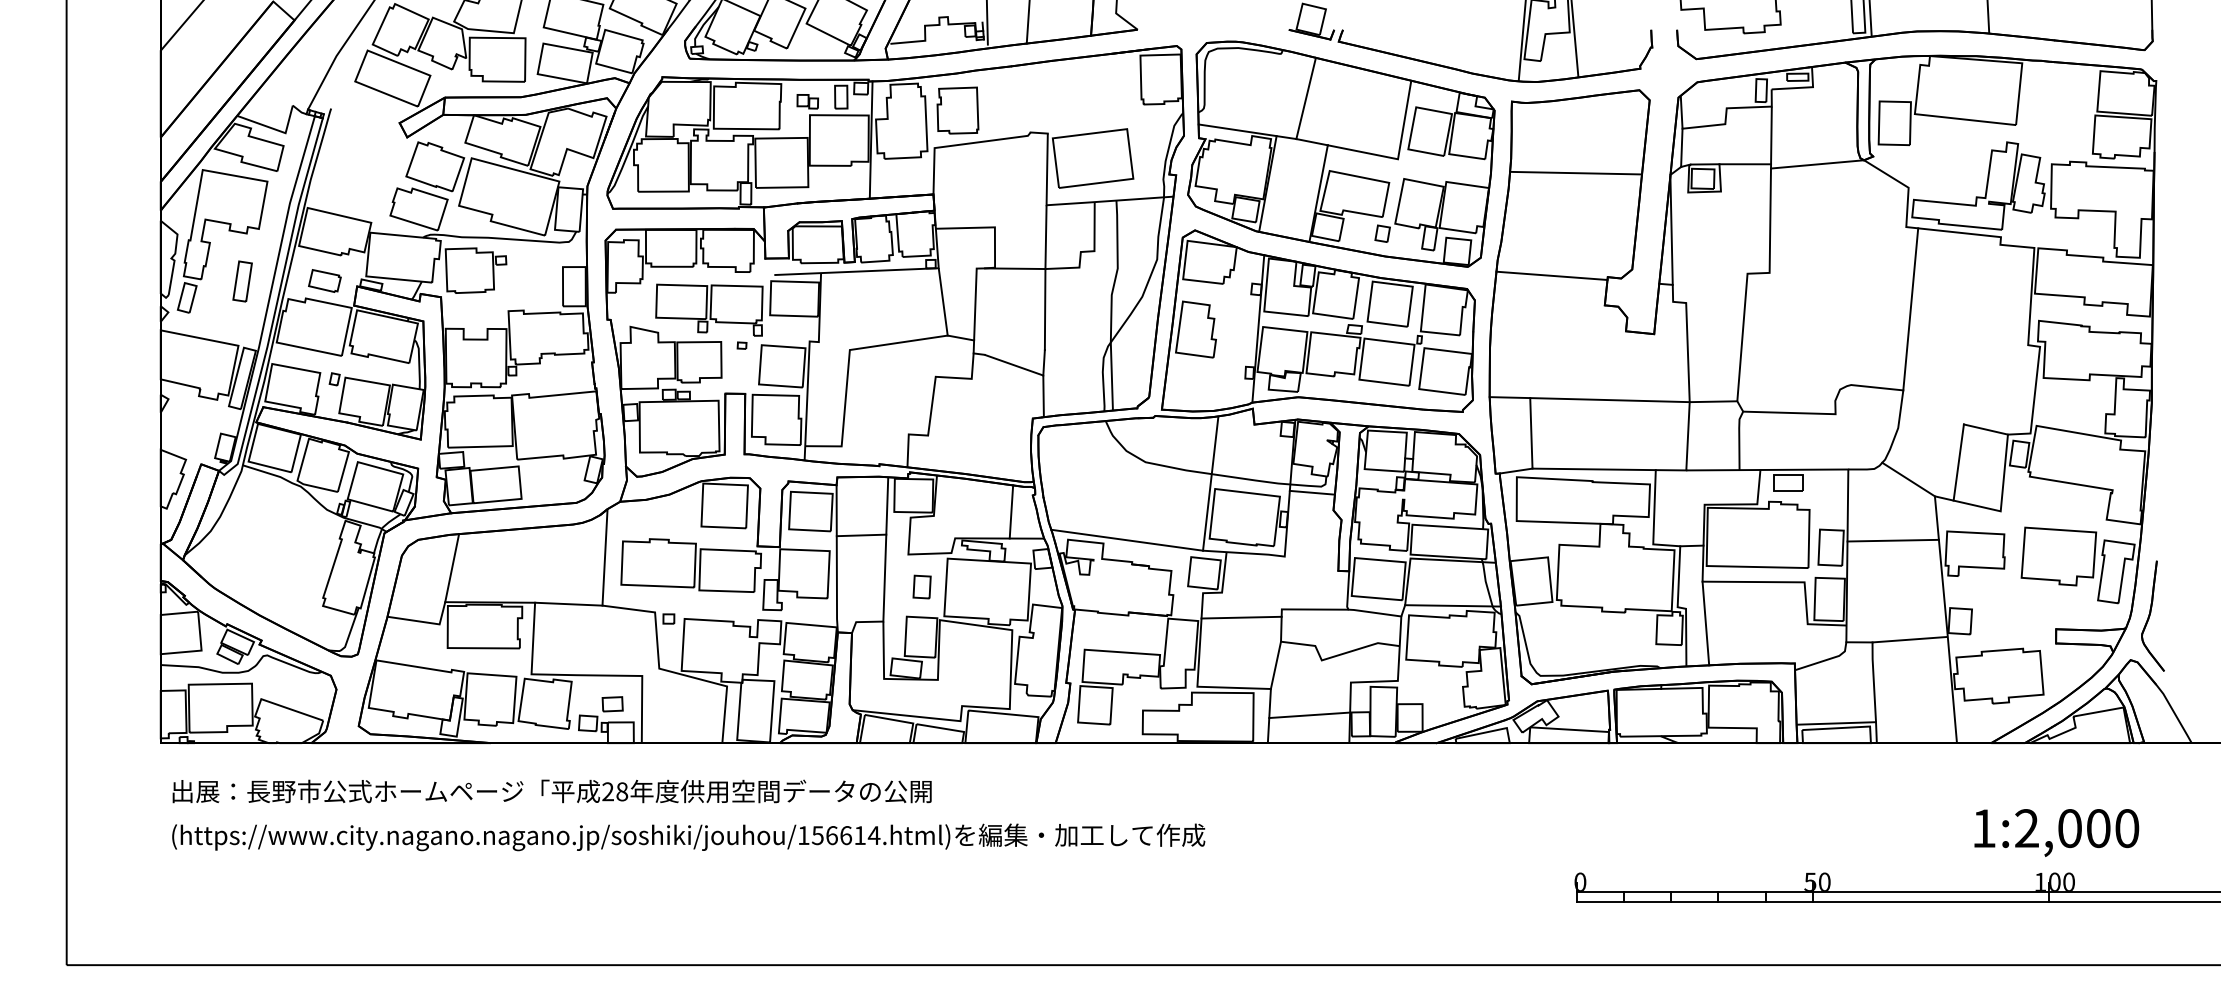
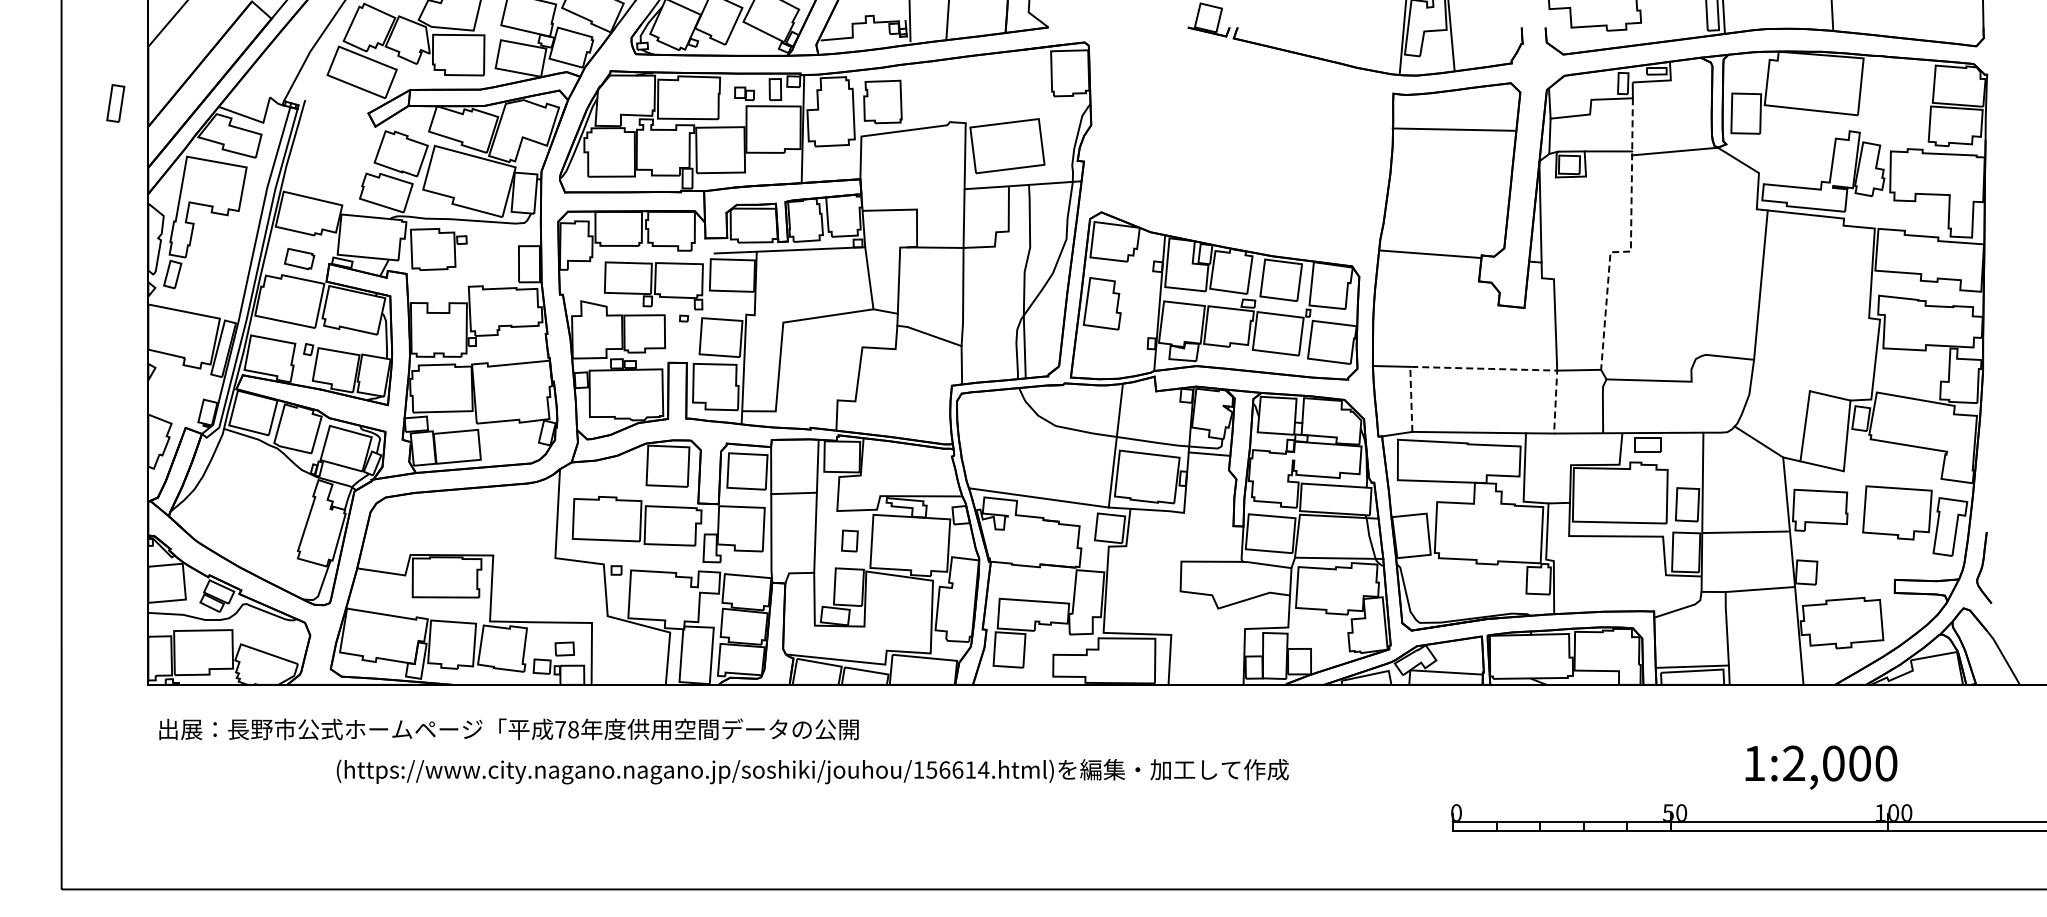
part: (1341, 153) -> (1236, 141), removed
line: (1576, 173) -> (1453, 129), moved
line: (1769, 266) -> (1630, 245), solid -> dashed
part: (242, 281) -> (115, 103), moved
line: (1608, 399) -> (1482, 368), solid -> dashed
line: (1010, 511) -> (931, 471), removed
line: (1892, 540) -> (1745, 532), moved
line: (451, 568) -> (416, 523), removed
line: (568, 603) -> (524, 556), removed
part: (2153, 615) -> (1984, 567), size x0.7
line: (1241, 617) -> (1144, 569), removed
line: (1706, 623) -> (1572, 574), removed
line: (1275, 664) -> (1175, 612), removed
line: (1309, 714) -> (1206, 658), removed
text: (608, 791) -> (560, 729), 28 -> 78
text: (2056, 832) -> (1821, 767), moved
text: (688, 837) -> (812, 771), moved

